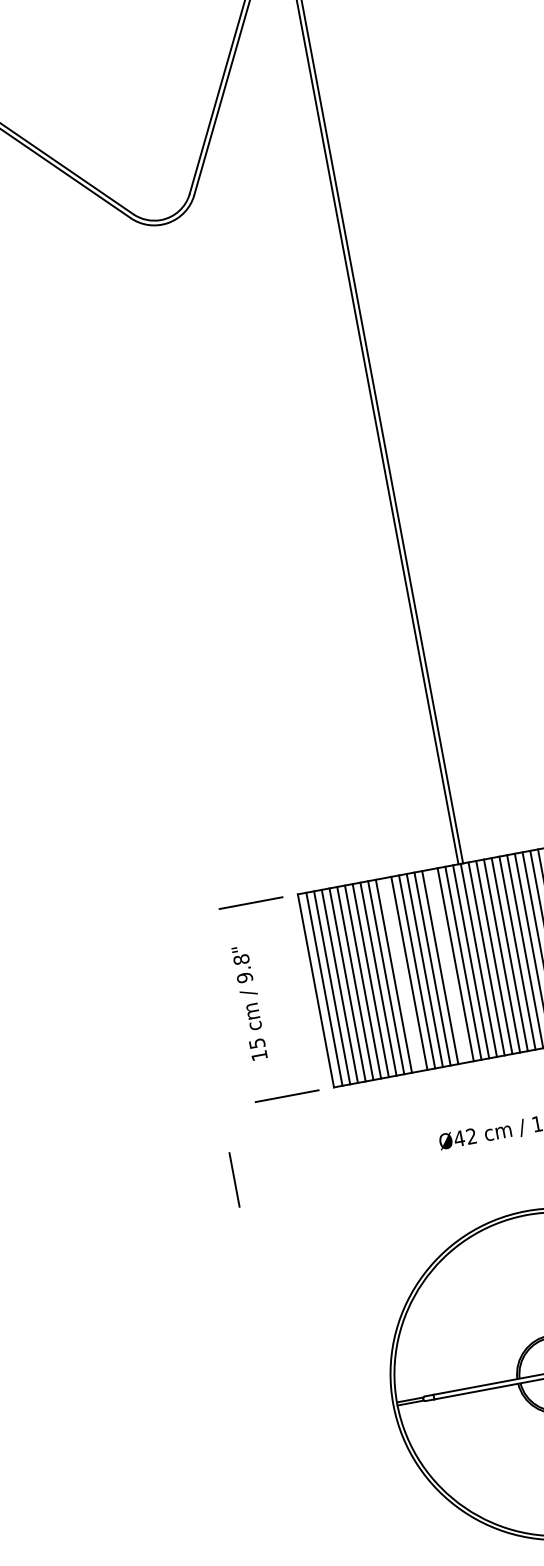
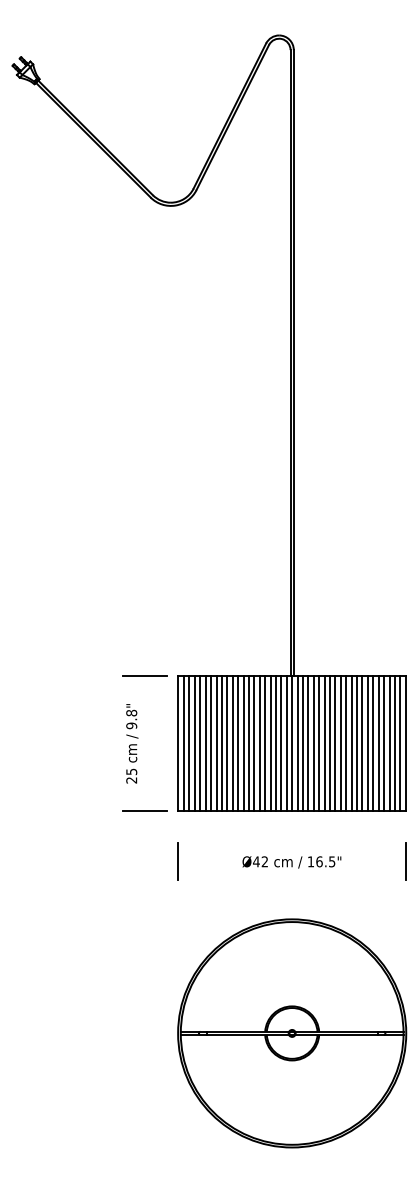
line: (447, 965) -> (270, 743), added
line: (402, 974) -> (238, 743), added
text: (259, 1055) -> (131, 780), 15 -> 25
line: (233, 1180) -> (177, 861), moved

